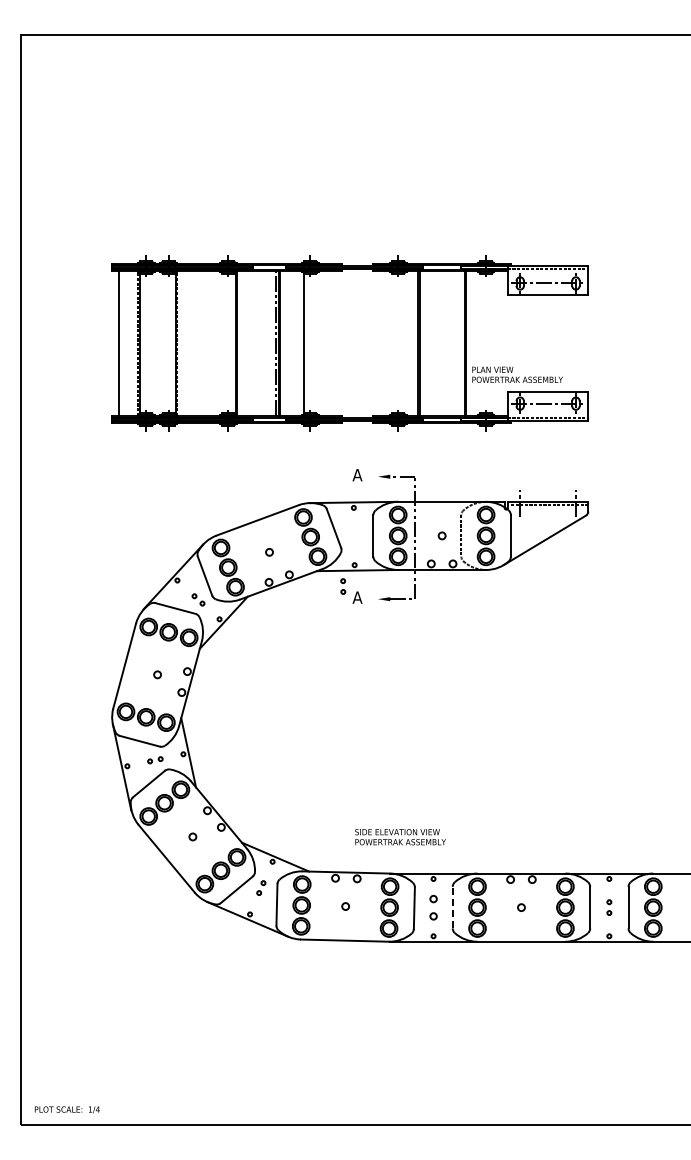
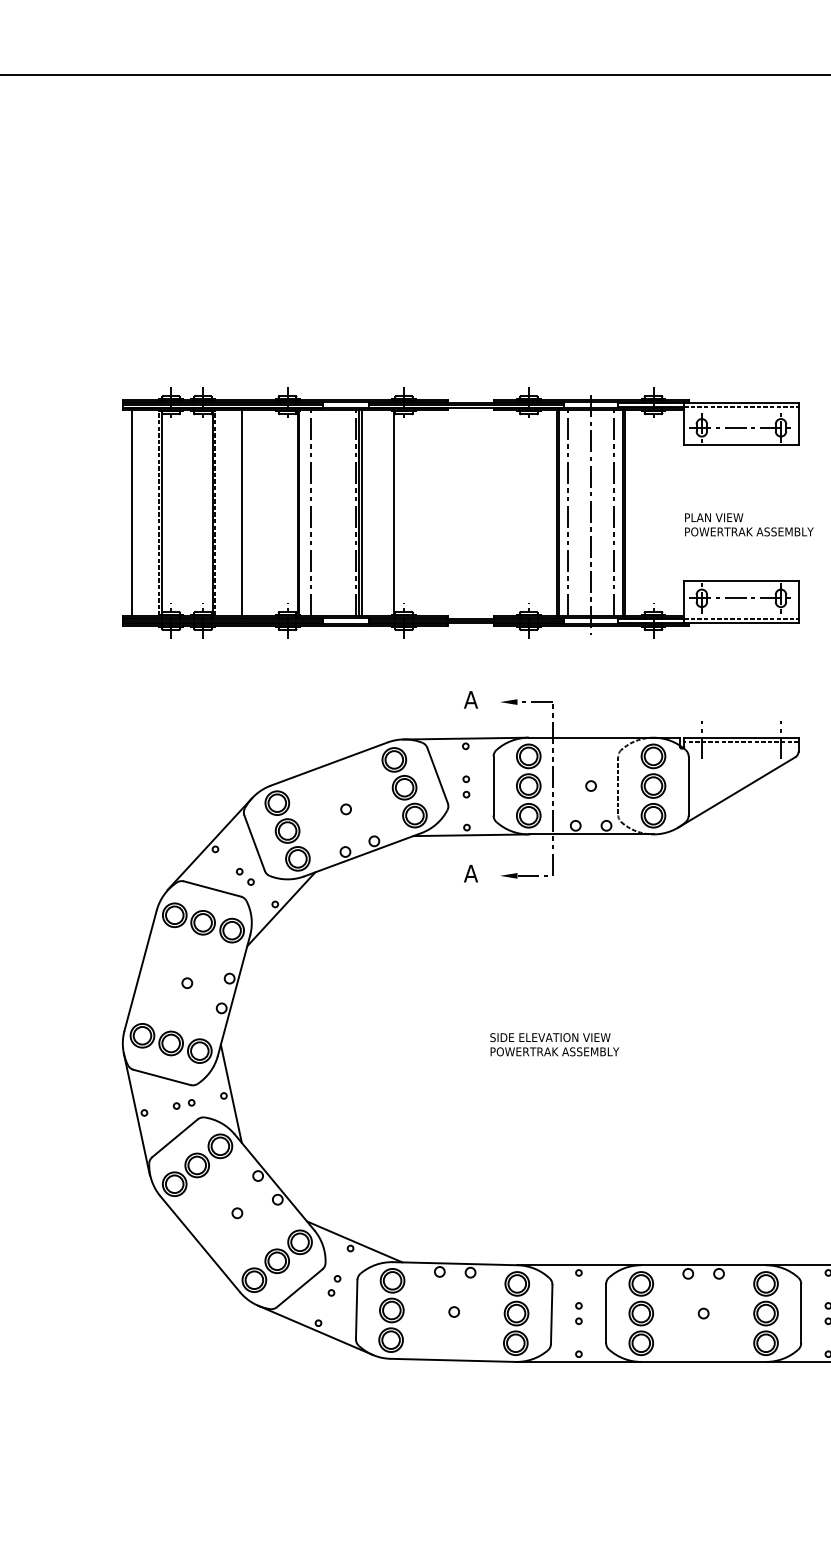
line: (195, 343) -> (241, 513), added
line: (245, 343) -> (312, 513), added
line: (425, 343) -> (567, 513), added
line: (458, 343) -> (614, 513), added
line: (442, 344) -> (591, 514), added
text: (517, 374) -> (749, 524), moved
part: (343, 586) -> (466, 786), moved
text: (400, 837) -> (554, 1045), moved
part: (433, 907) -> (578, 1313), size x0.62
line: (452, 907) -> (605, 1313), dashed -> solid

